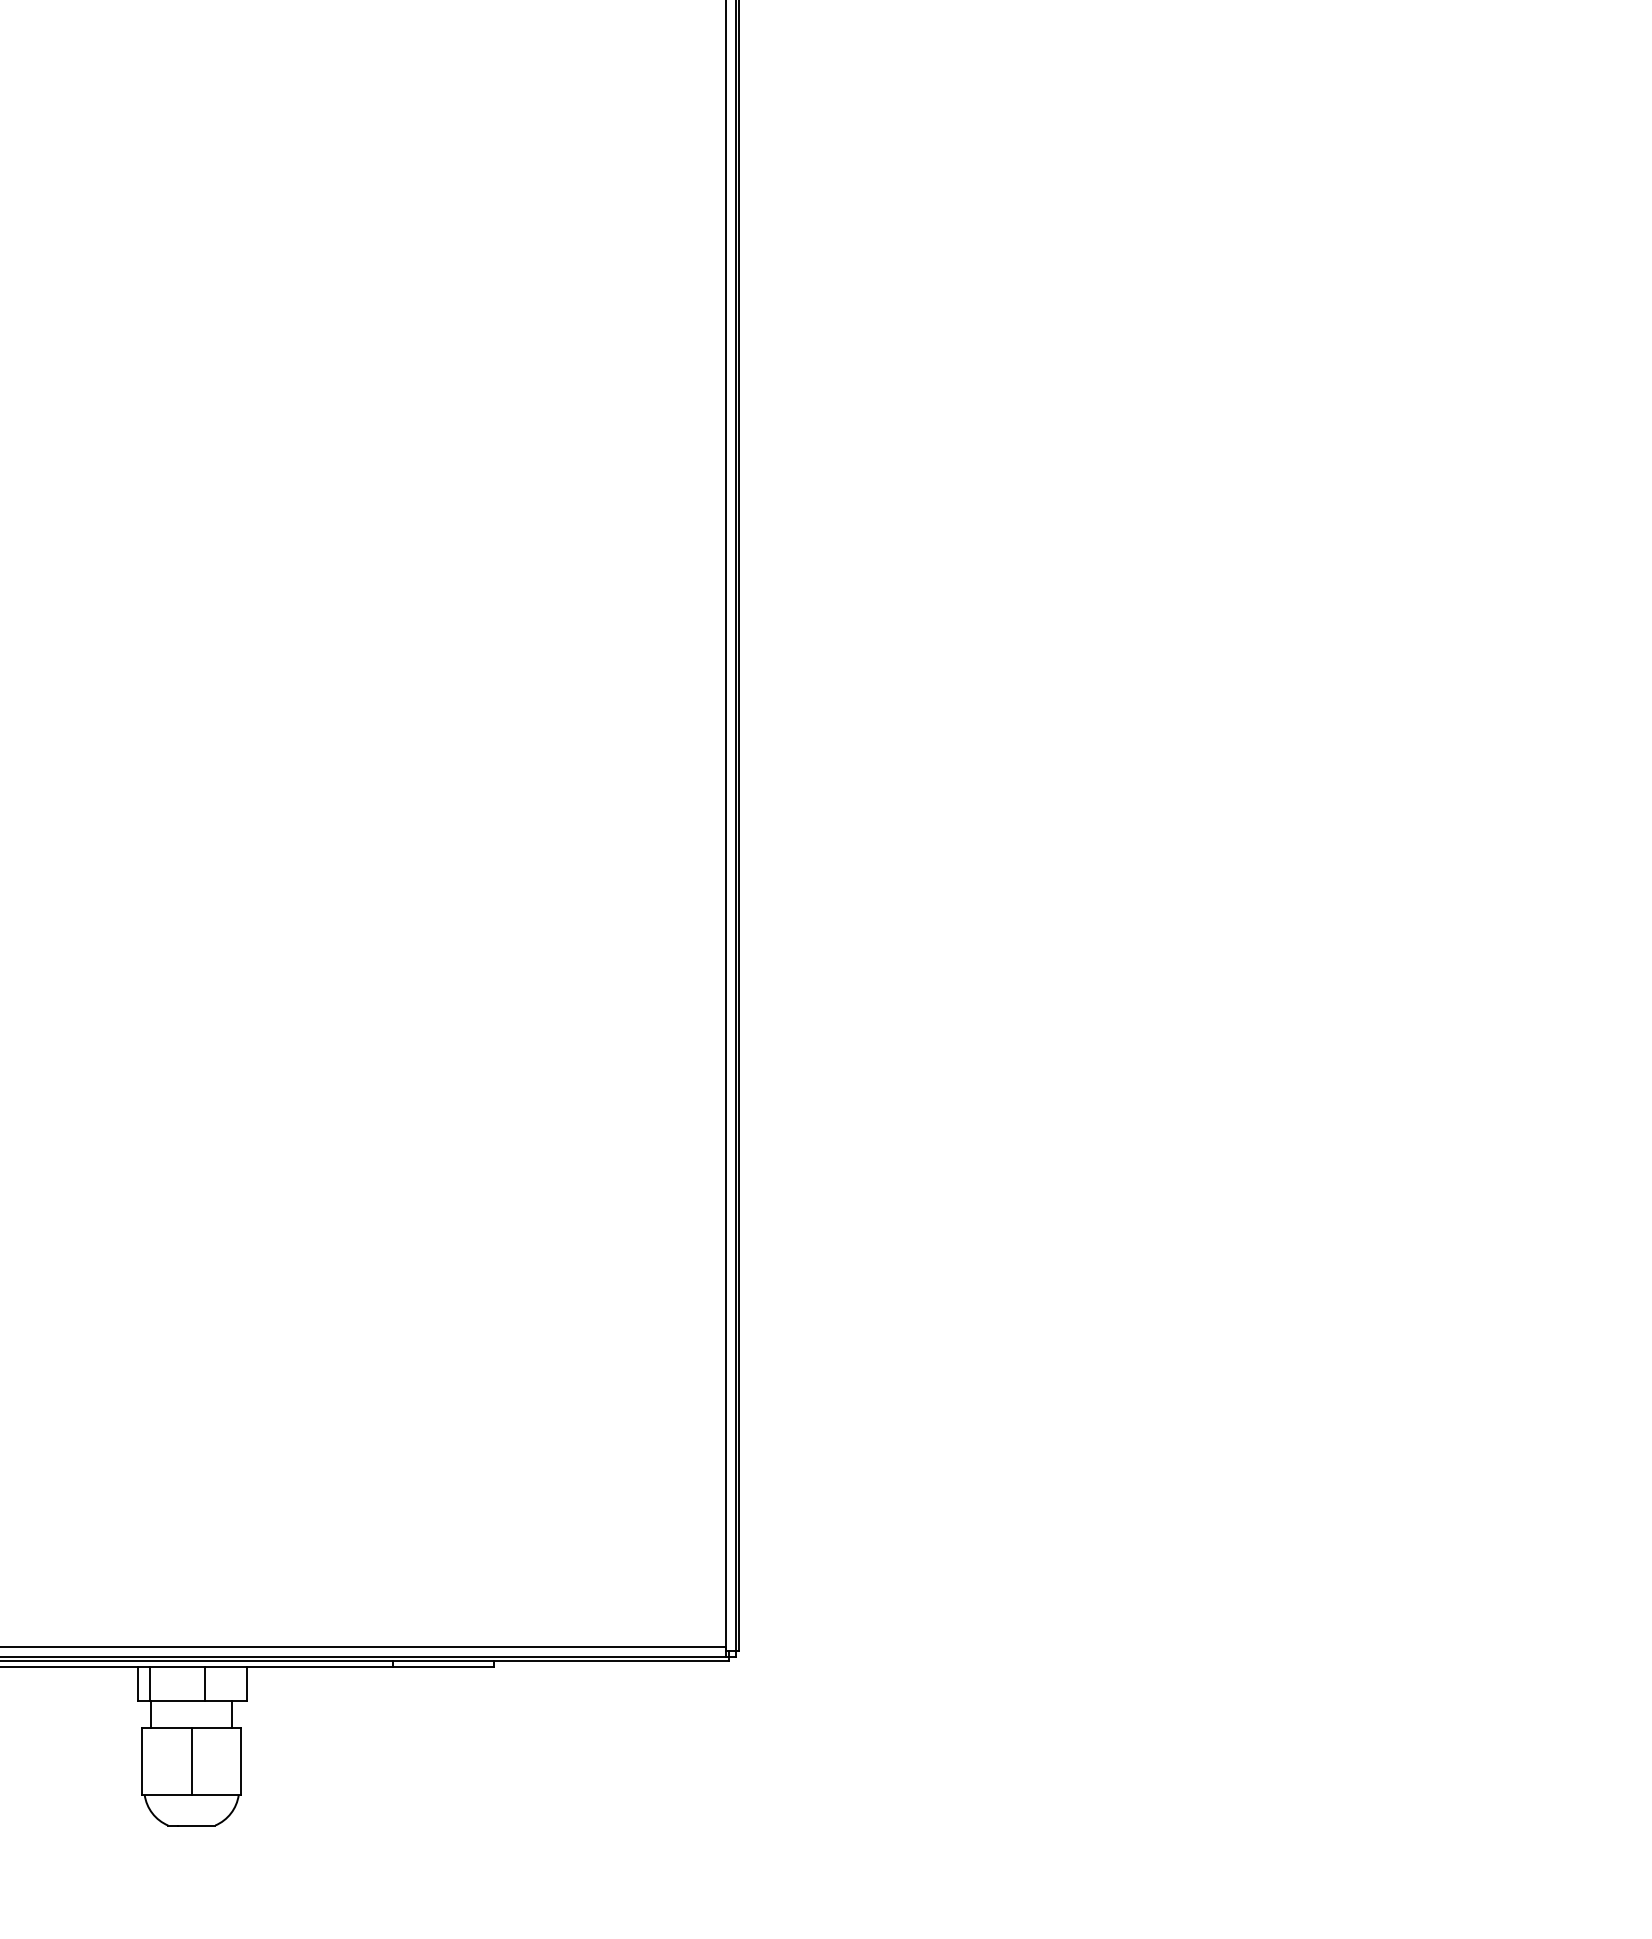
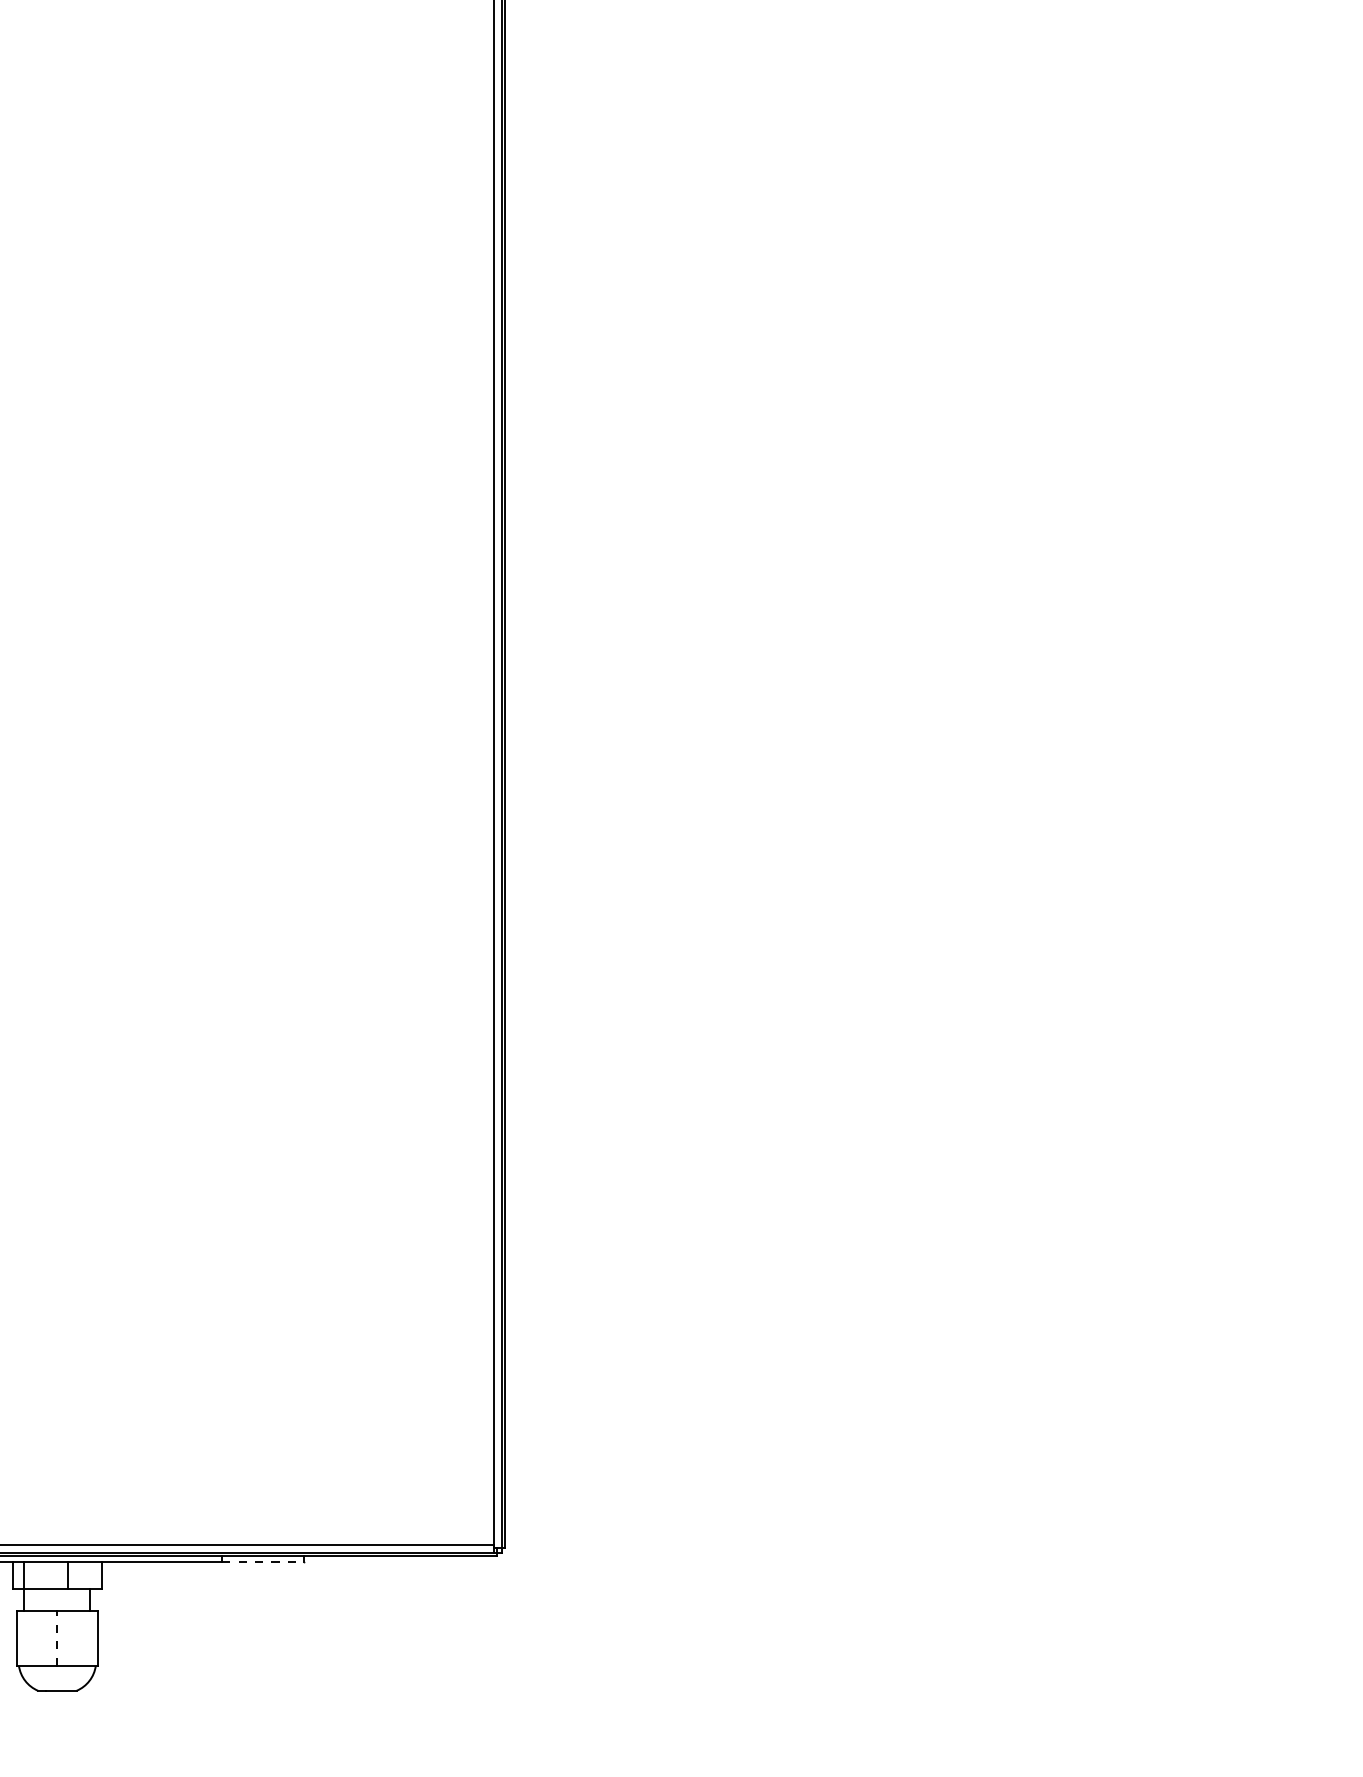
line: (443, 1667) -> (263, 1561), solid -> dashed
line: (191, 1760) -> (57, 1637), solid -> dashed

